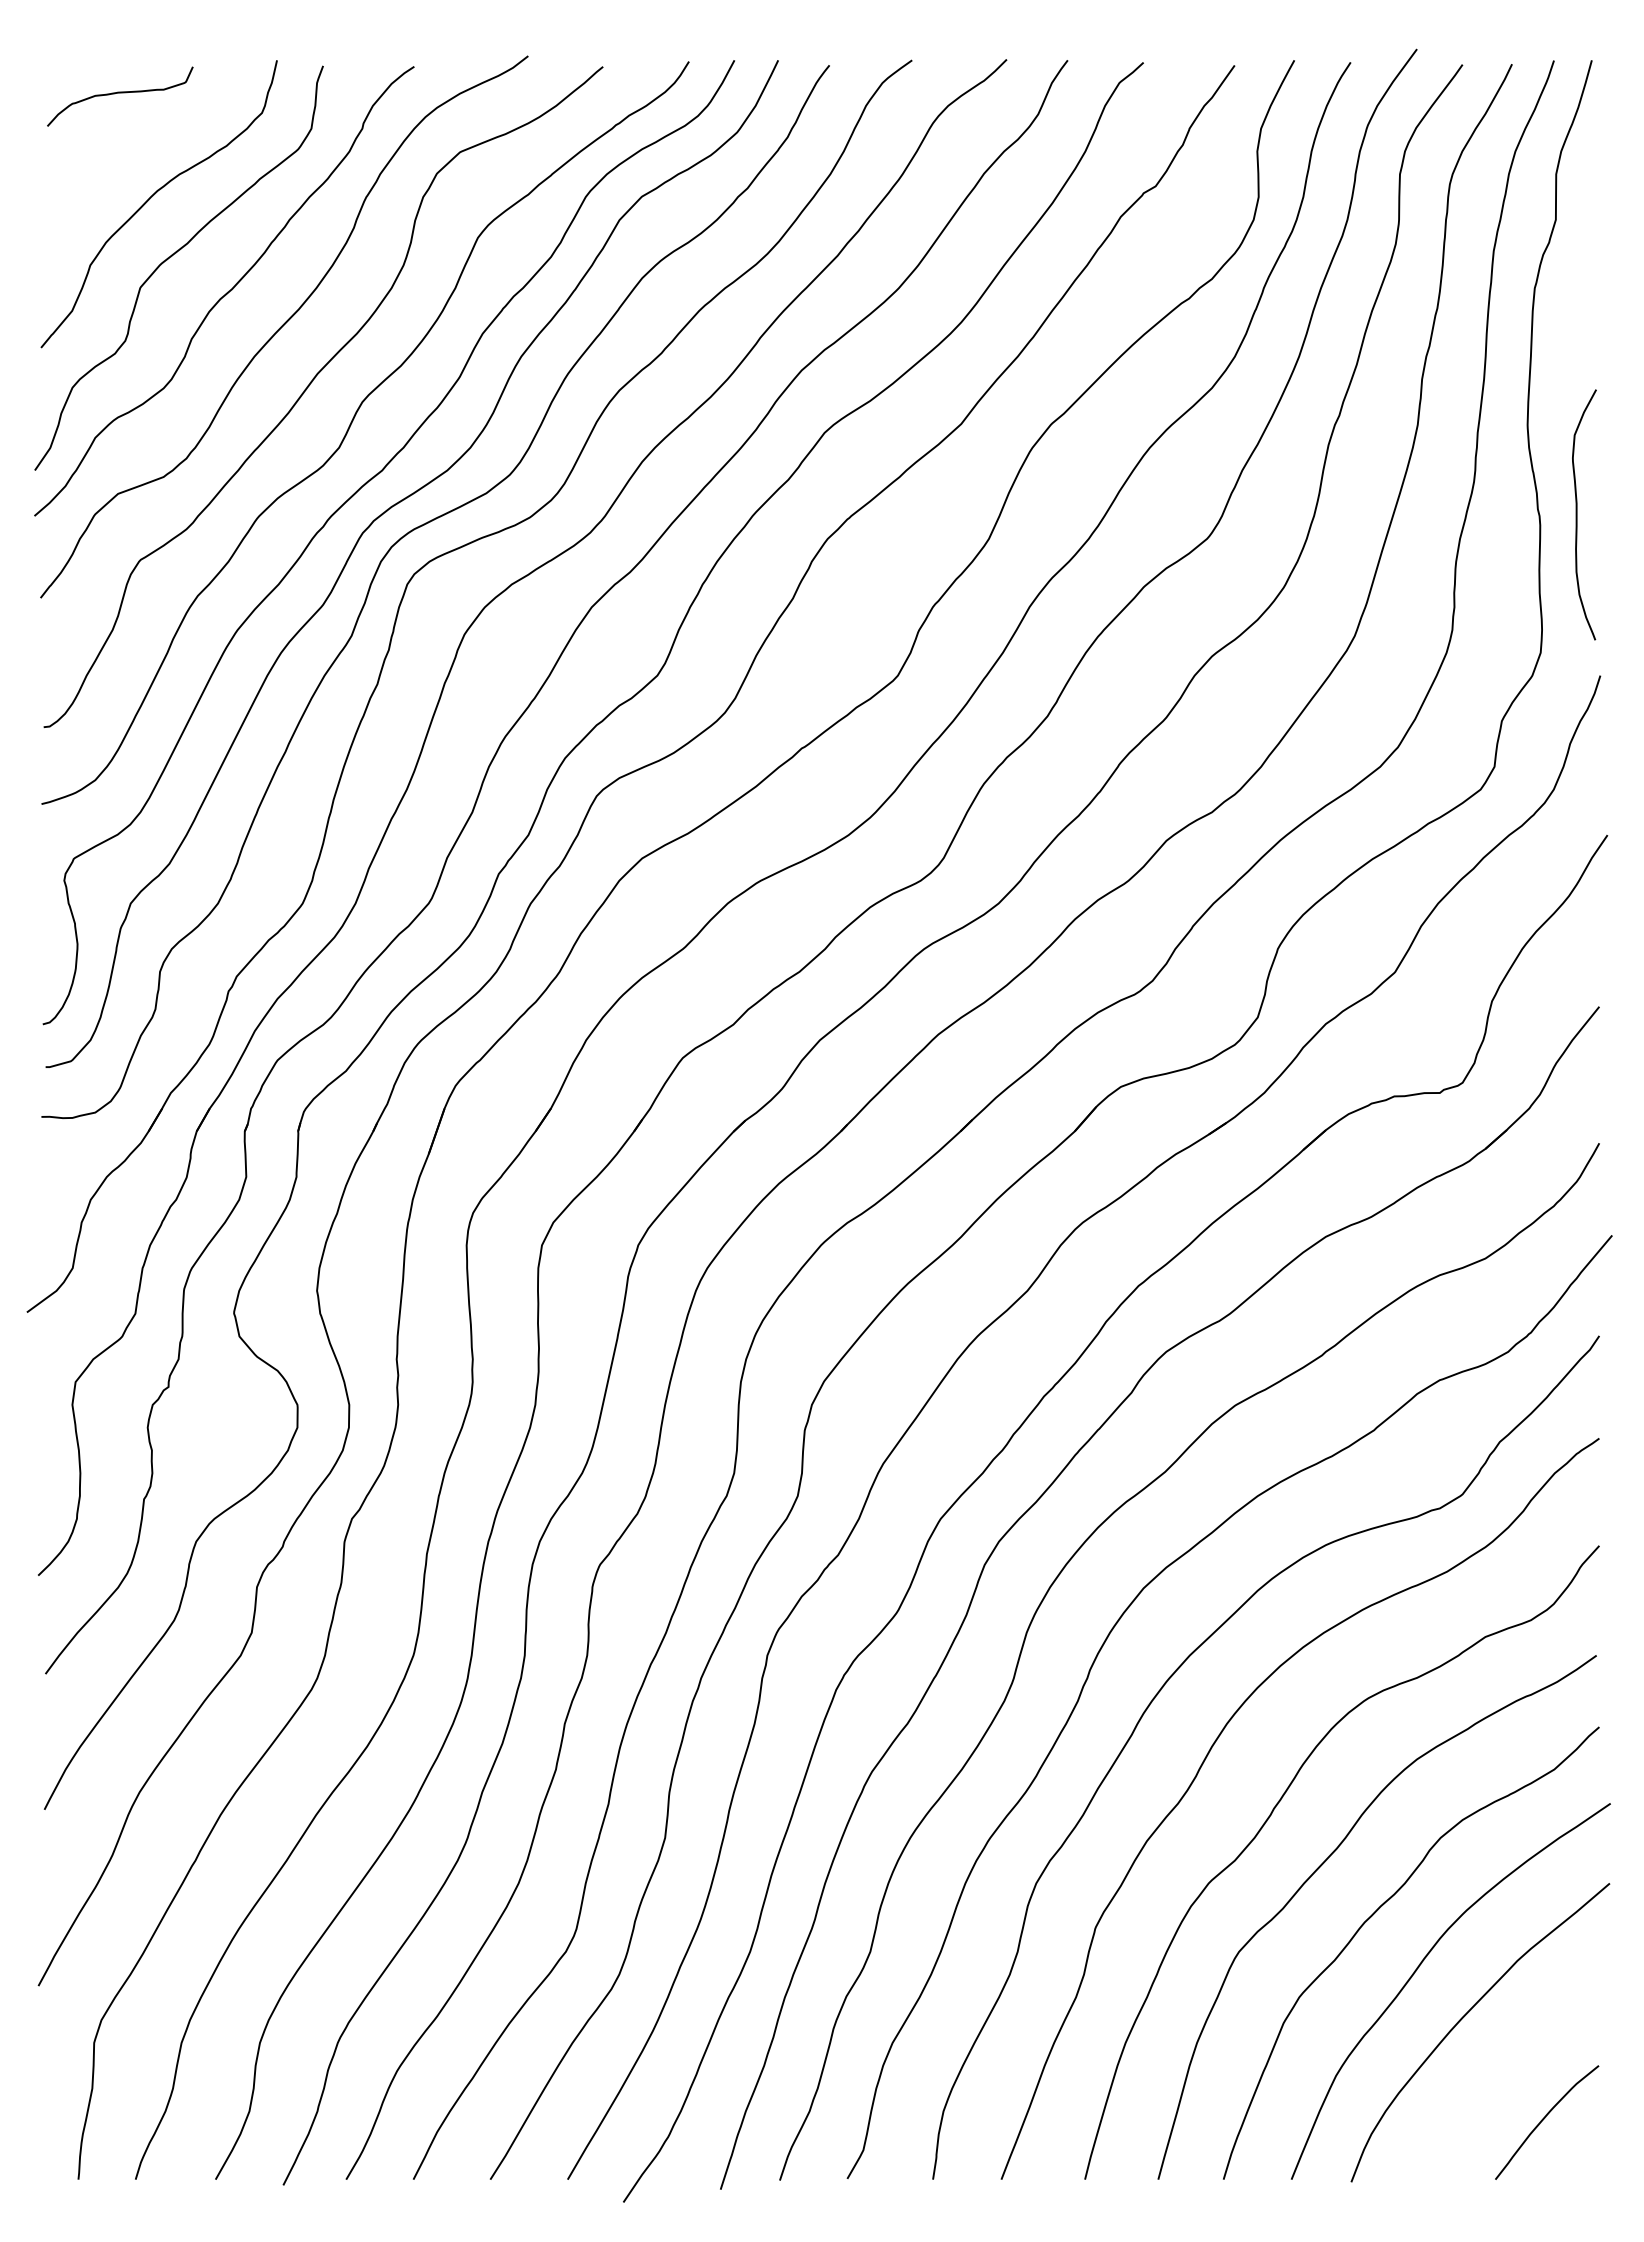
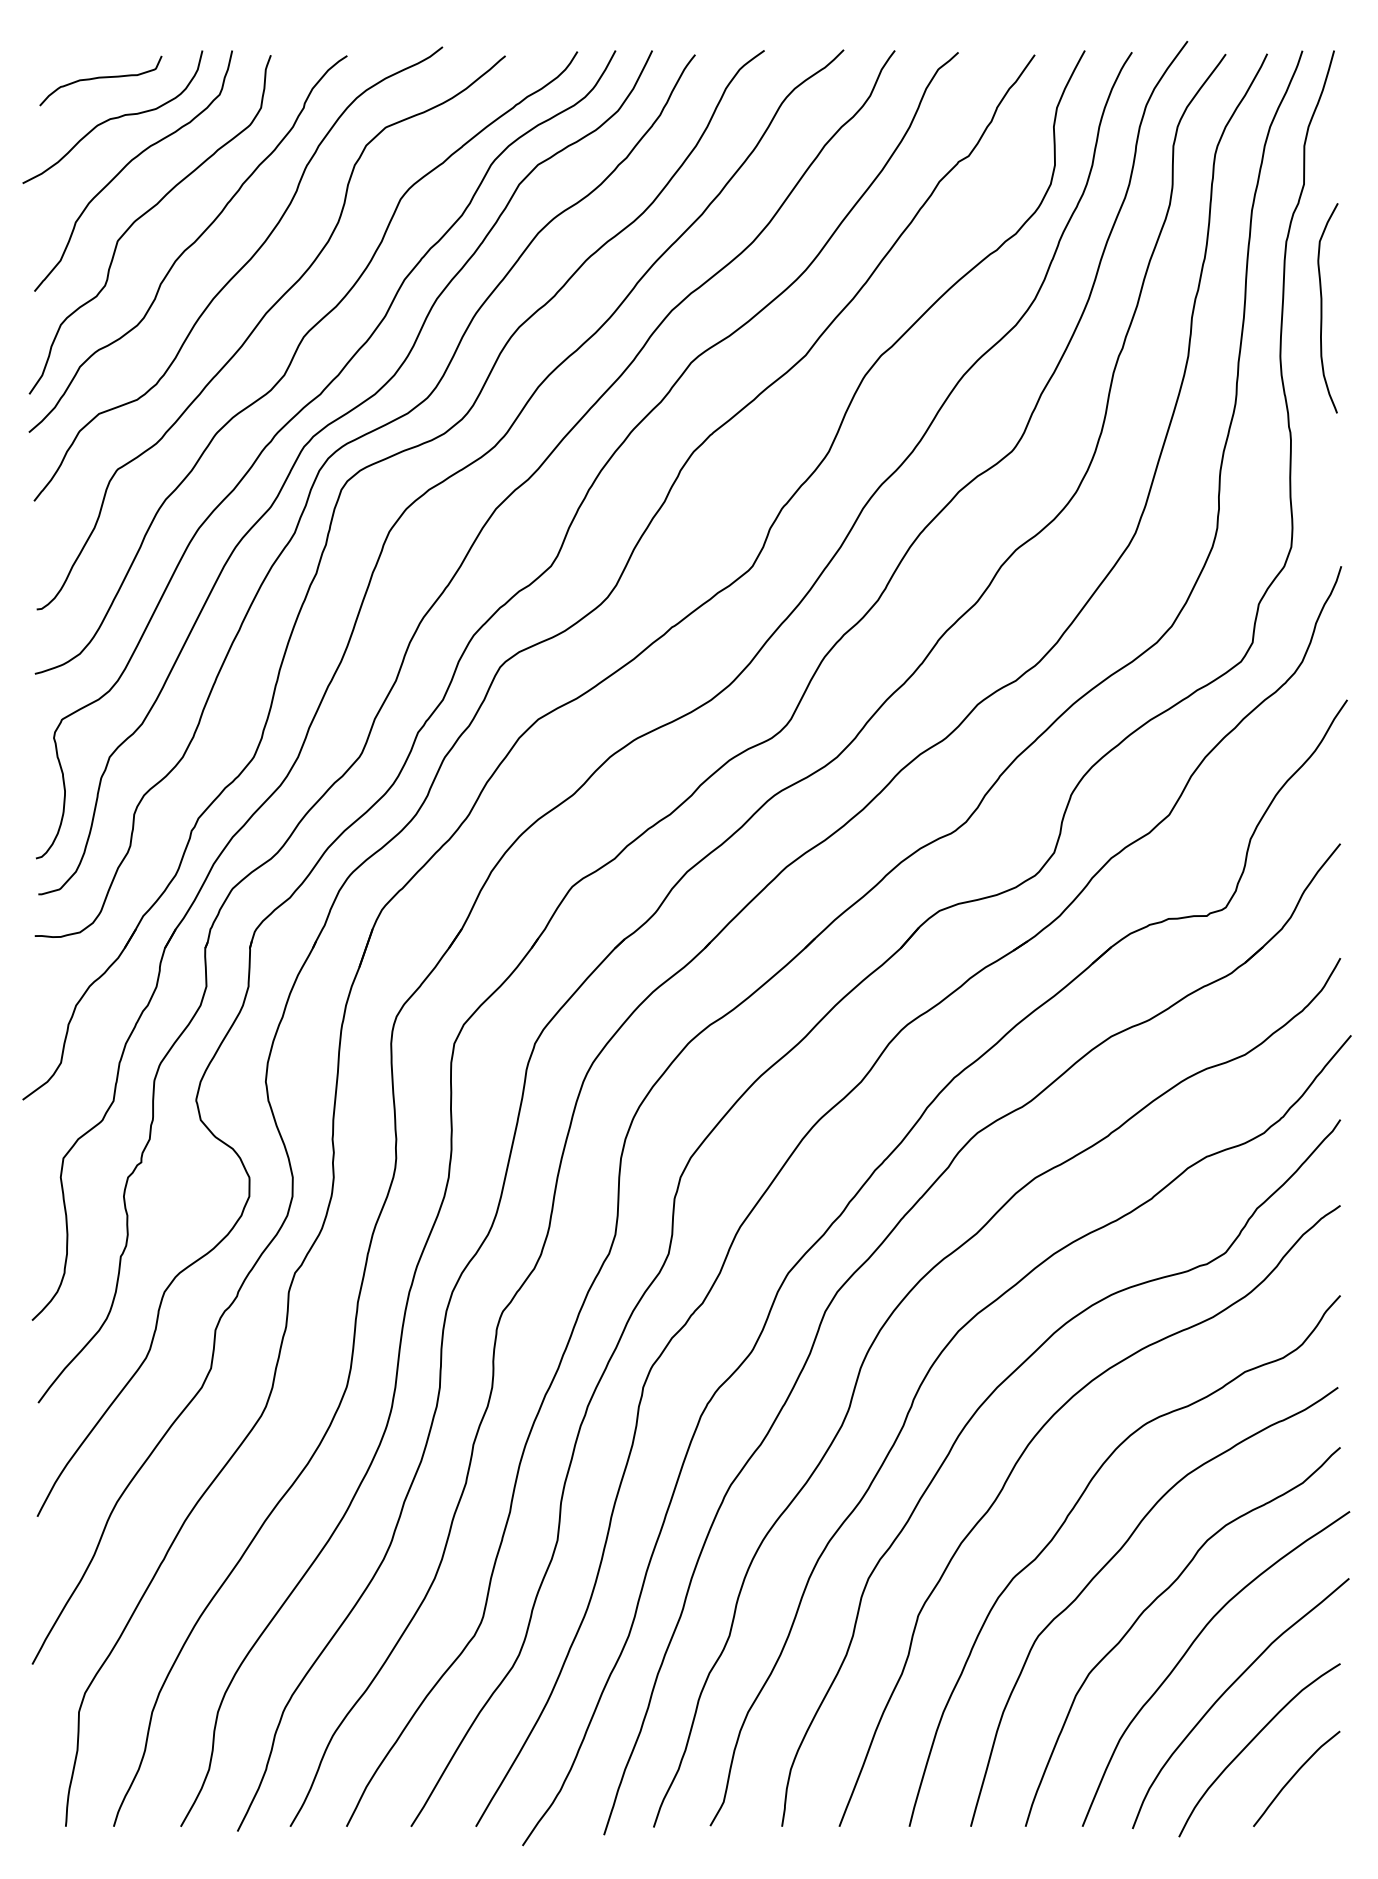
curve: (134, 140) -> (112, 117), added
curve: (1577, 514) -> (1322, 307), moved
curve: (1493, 2078) -> (1251, 1741), added

